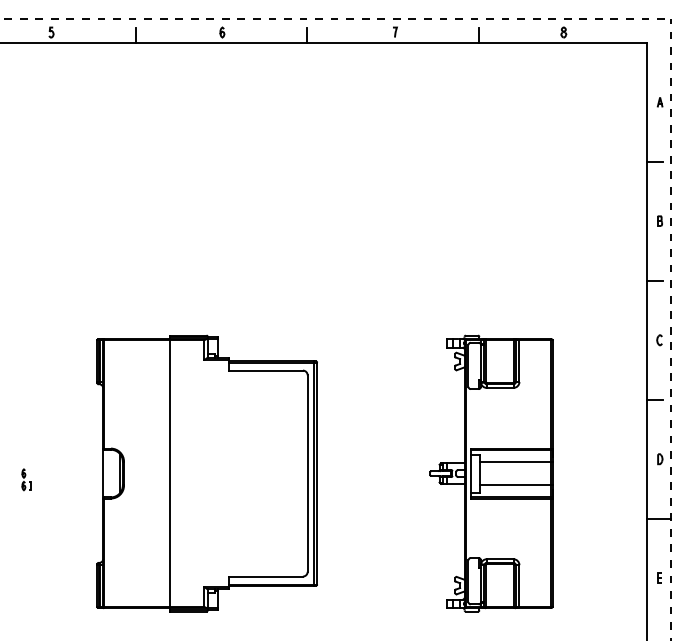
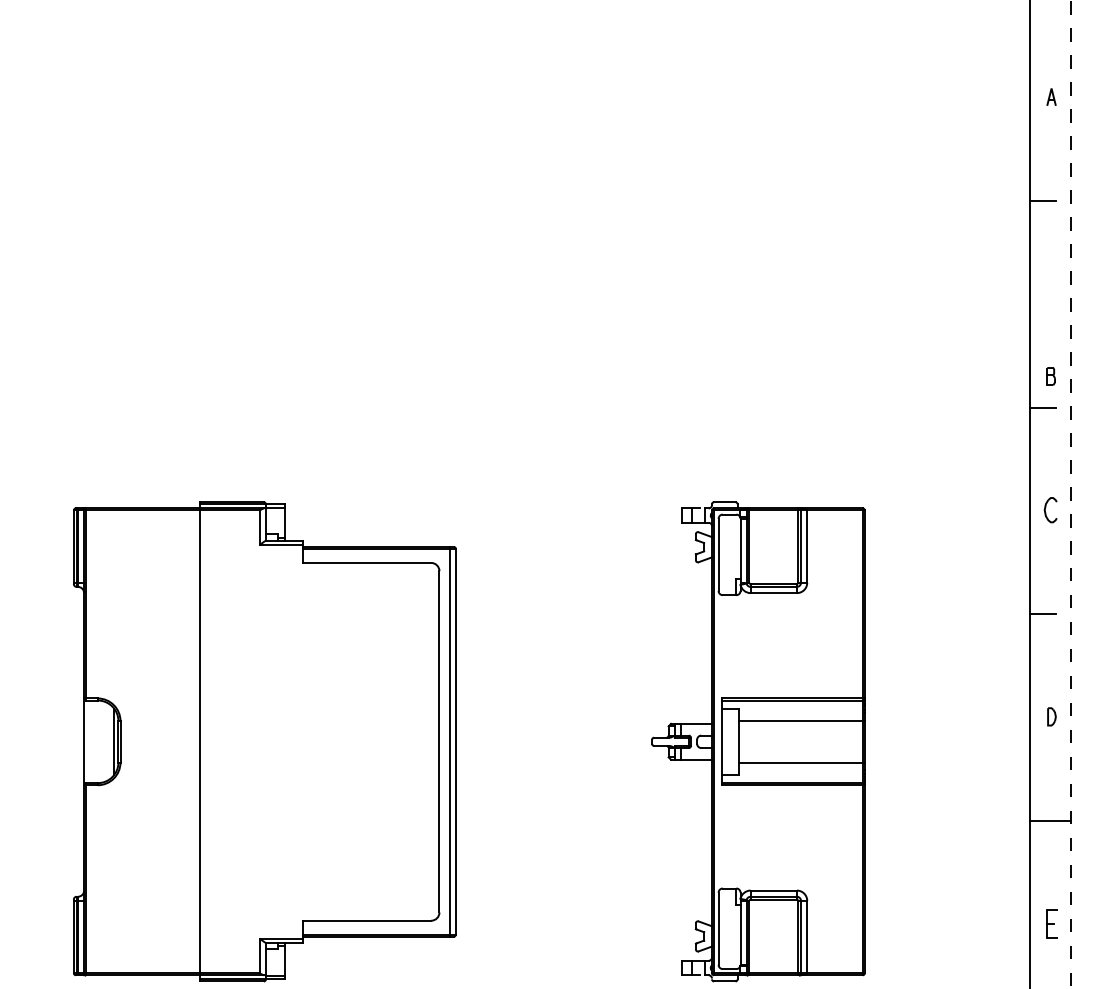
part: (659, 220) -> (1050, 375), moved
part: (659, 340) -> (1050, 510), size x1.4
part: (659, 577) -> (1050, 922), size x1.6

